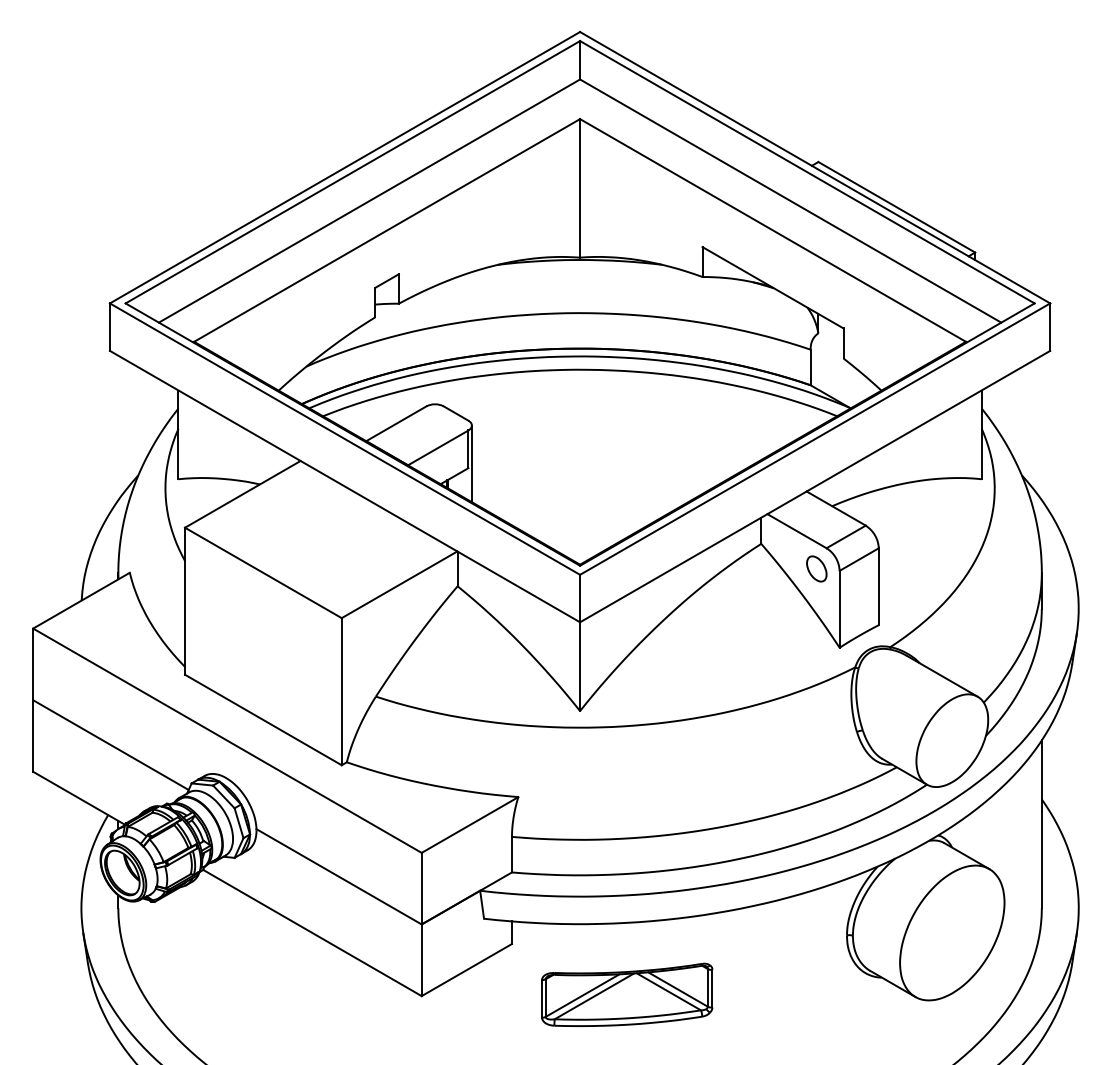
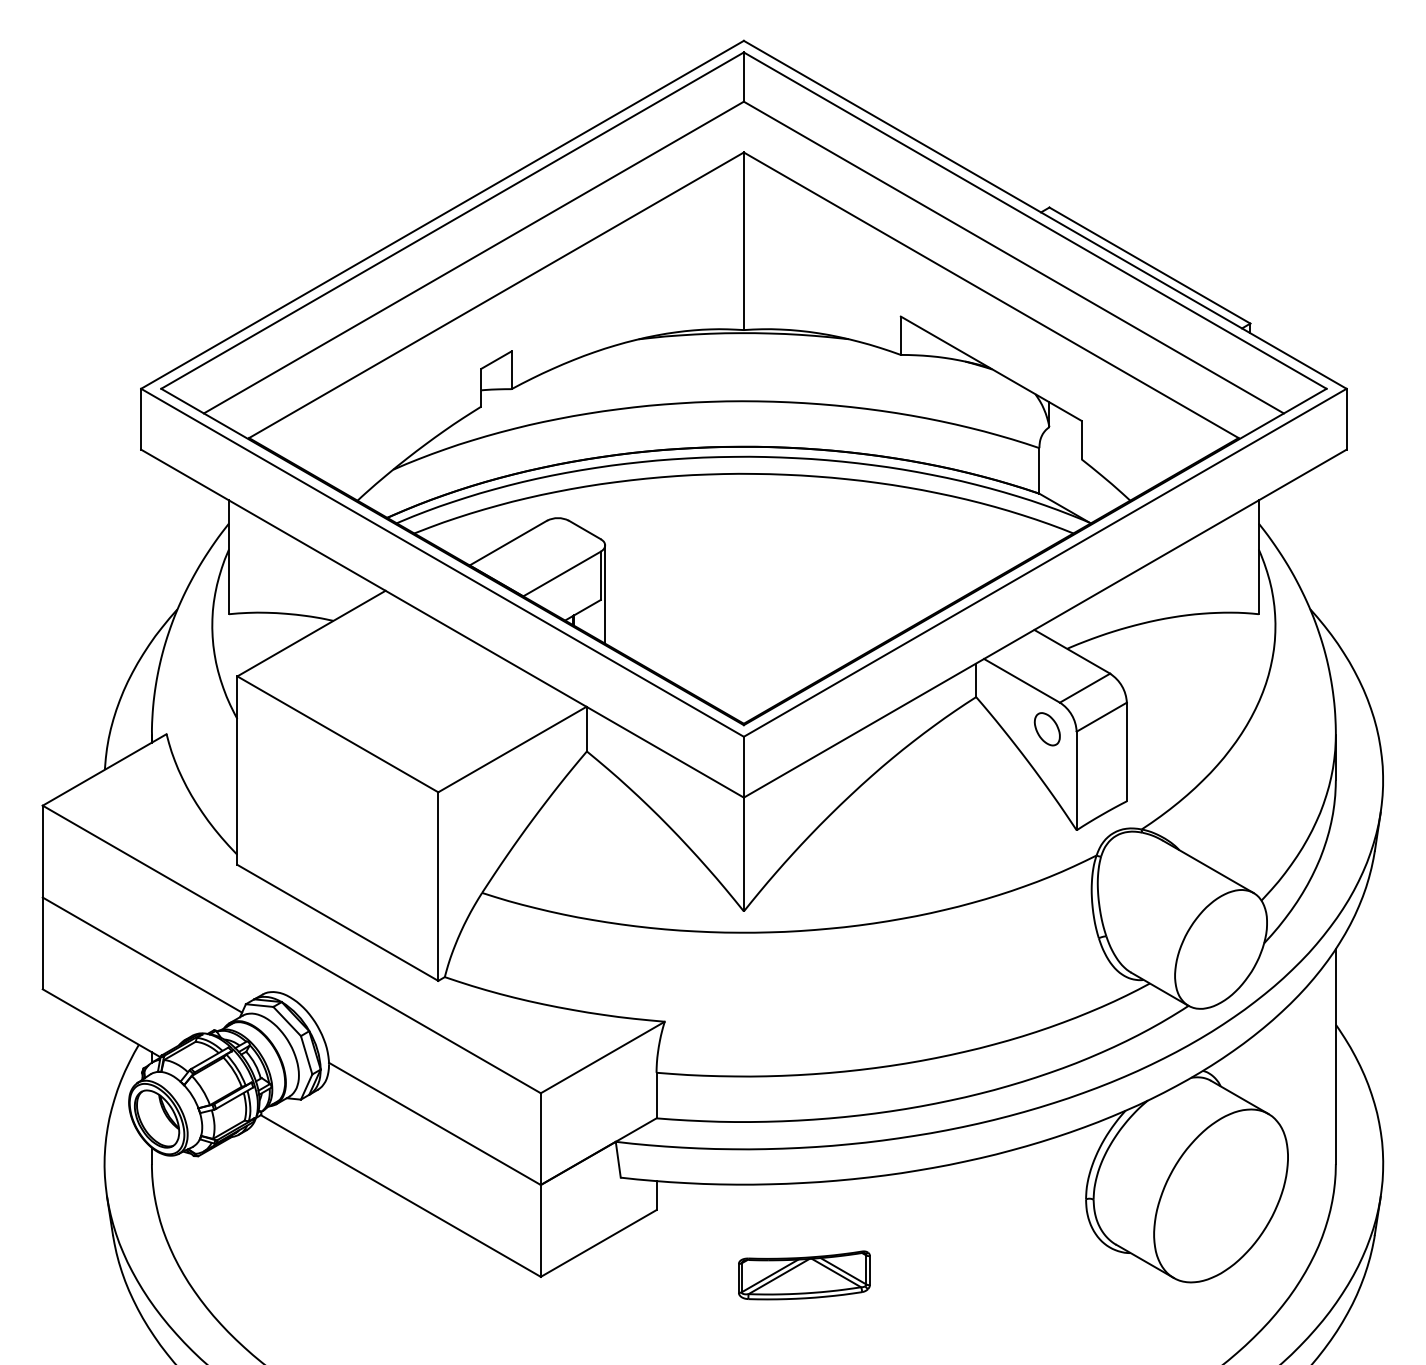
part: (627, 995) -> (804, 1275), size x0.6

